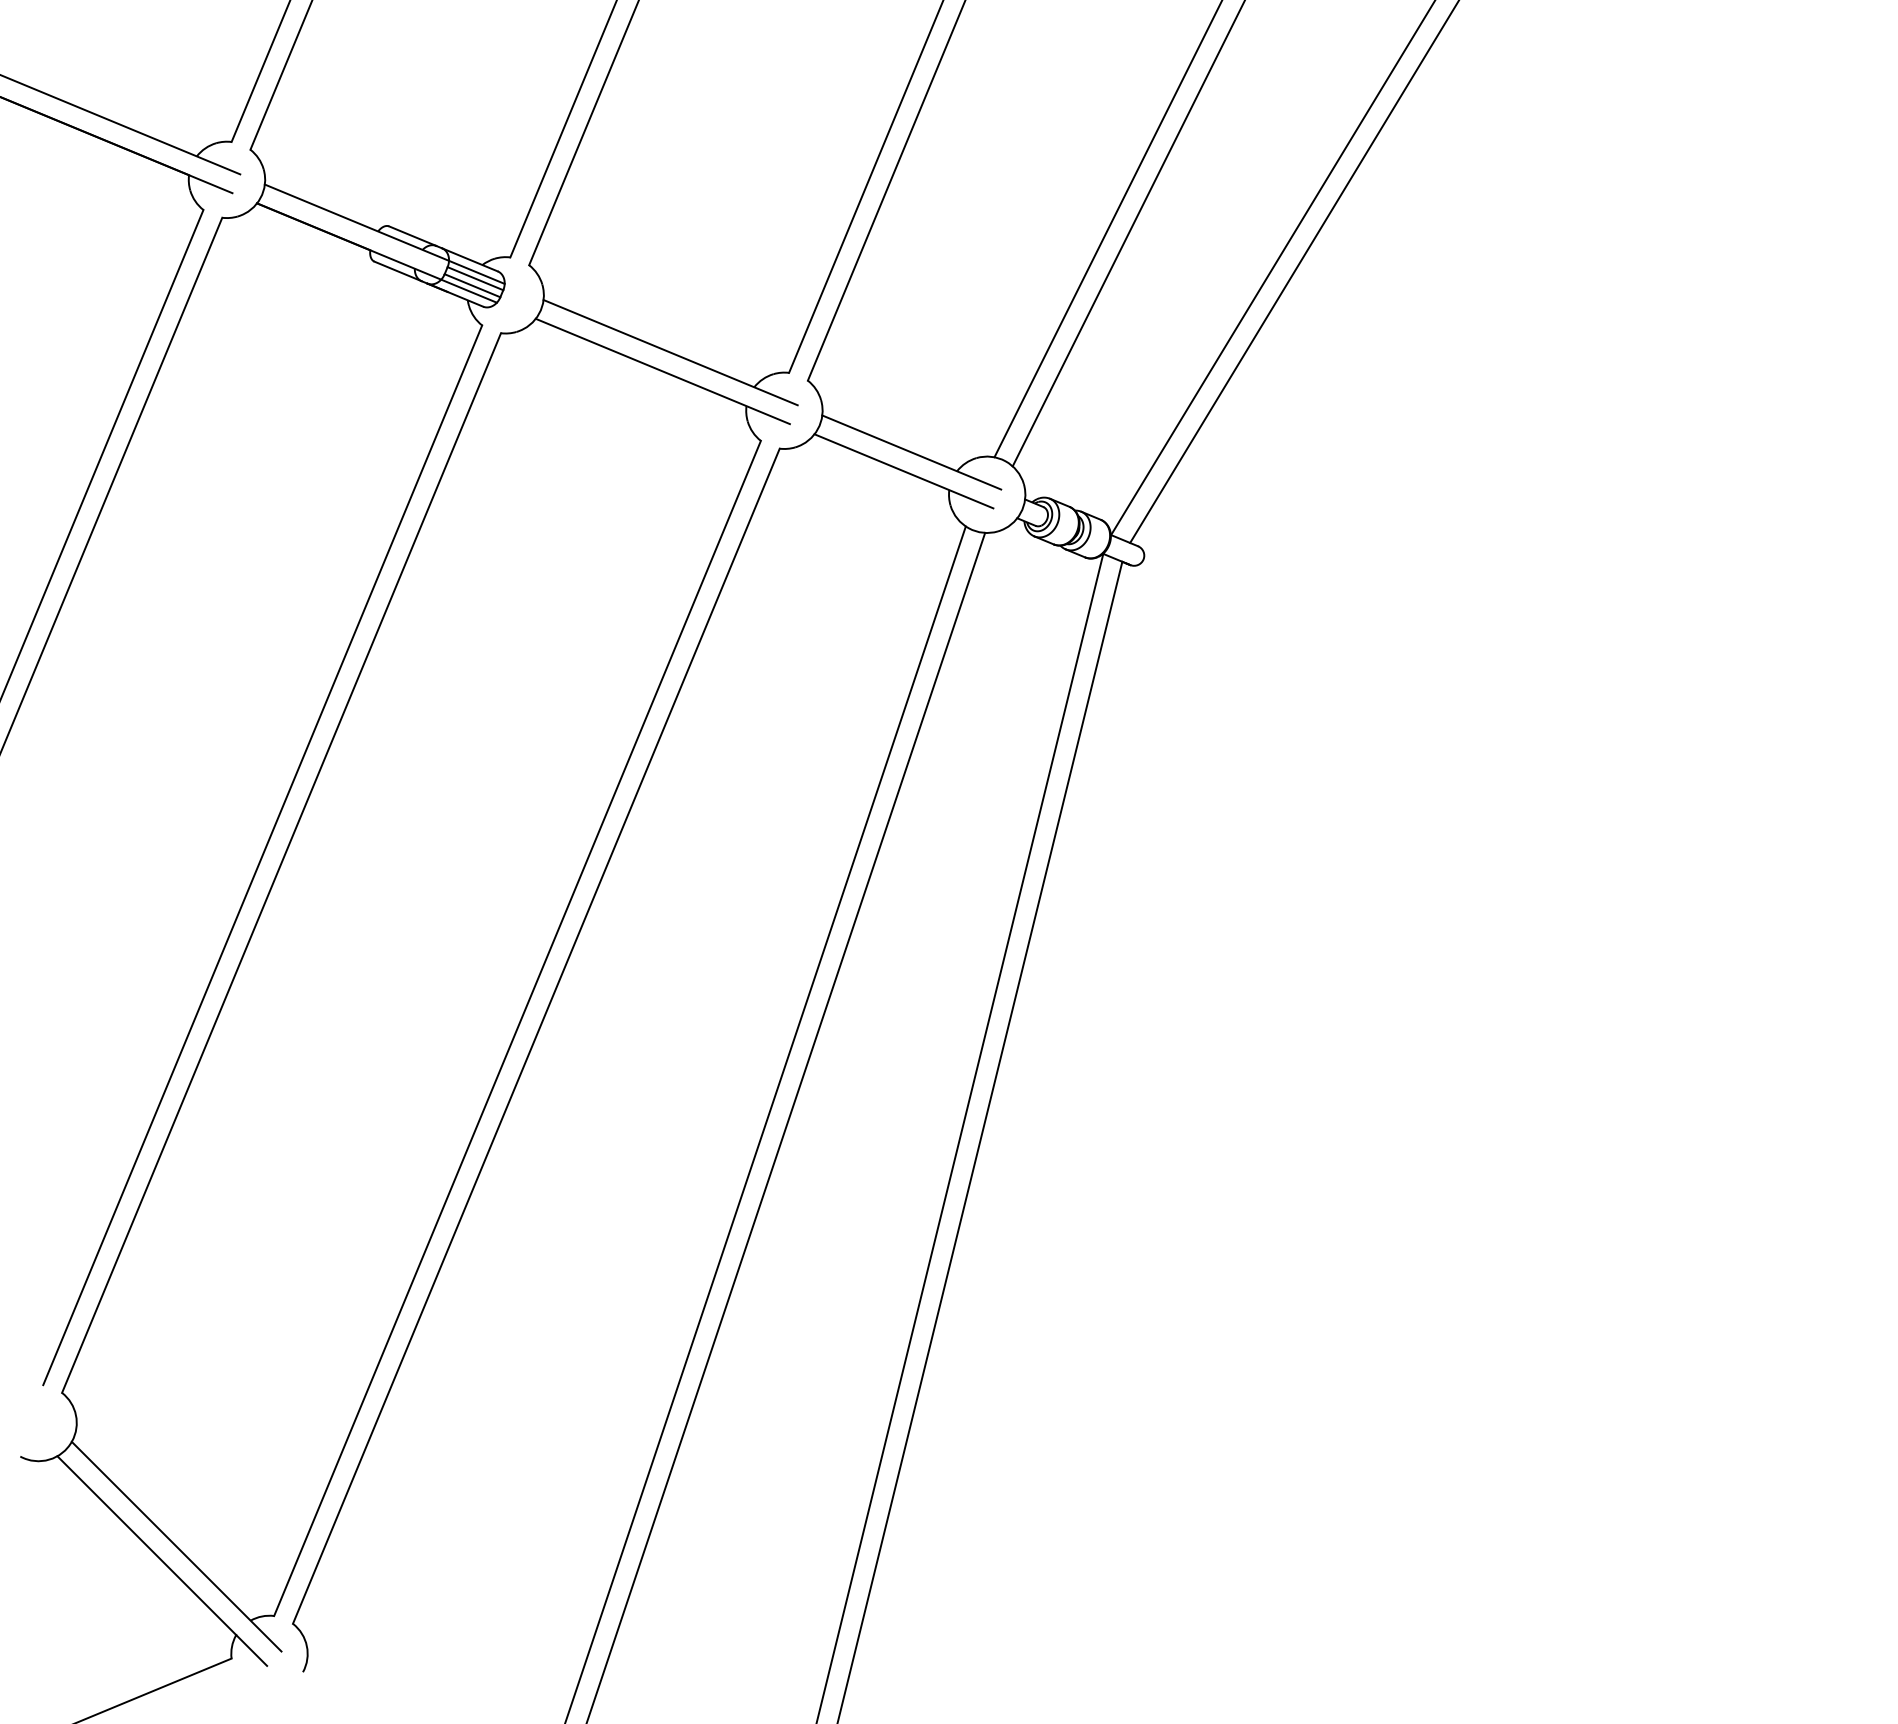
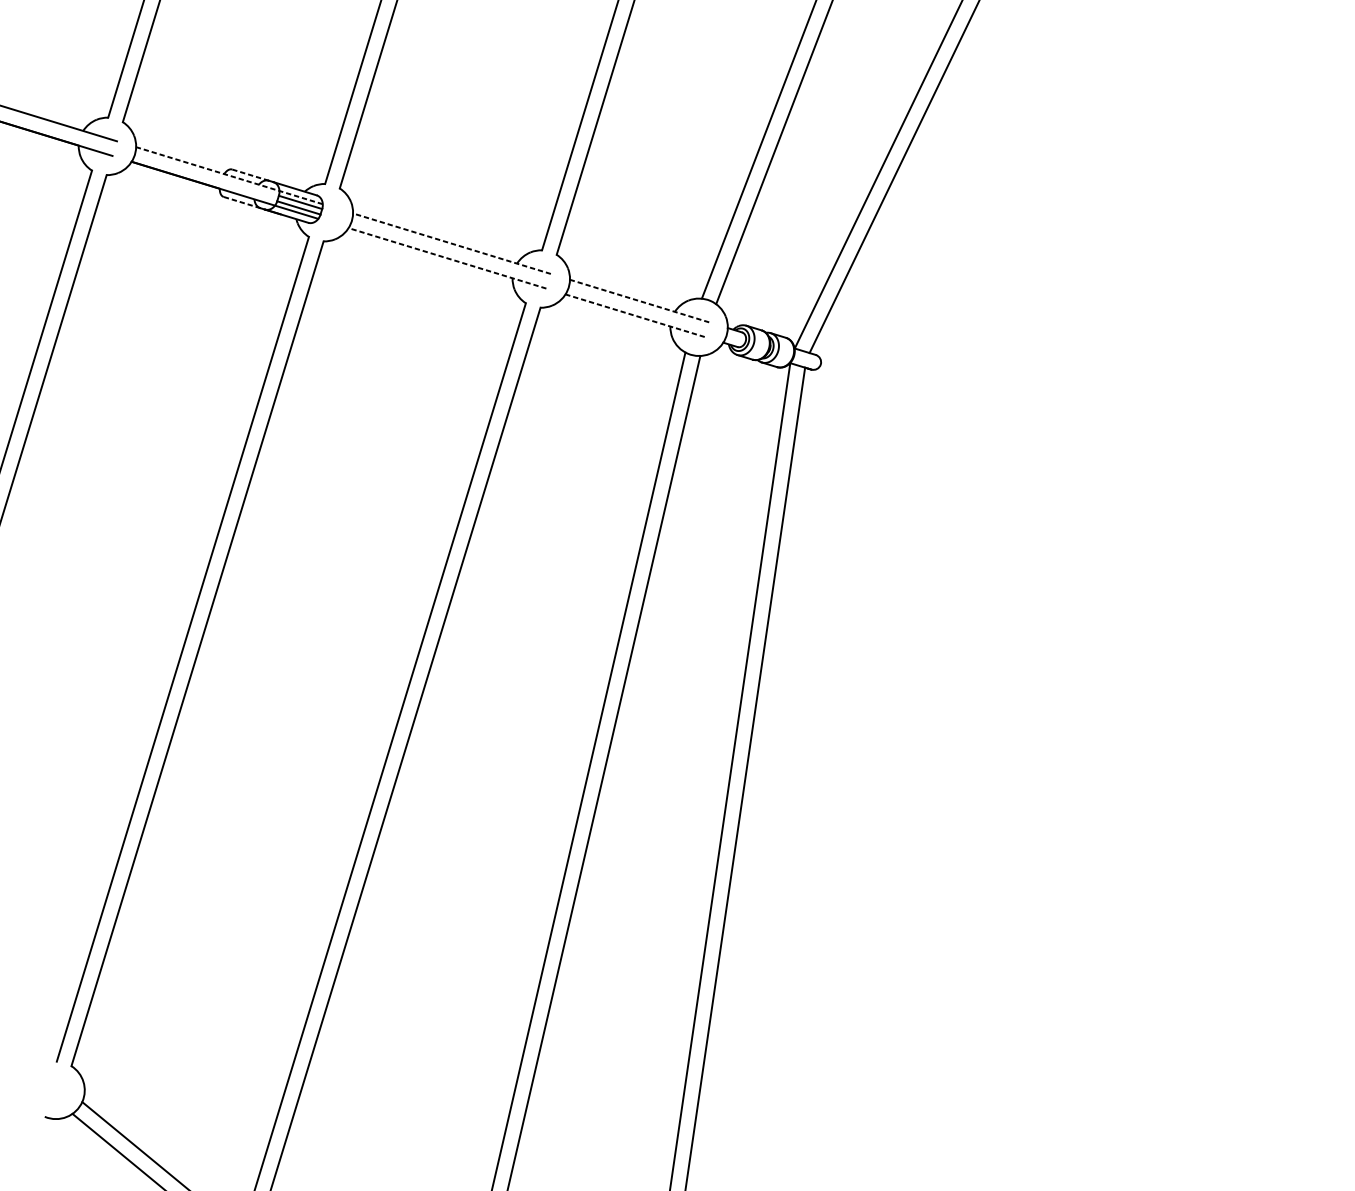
line: (384, 234) -> (229, 175), solid -> dashed
line: (412, 236) -> (250, 175), solid -> dashed
line: (398, 271) -> (242, 202), solid -> dashed
line: (670, 352) -> (451, 243), solid -> dashed
line: (662, 371) -> (447, 258), solid -> dashed
line: (911, 452) -> (639, 301), solid -> dashed
line: (903, 471) -> (634, 315), solid -> dashed

